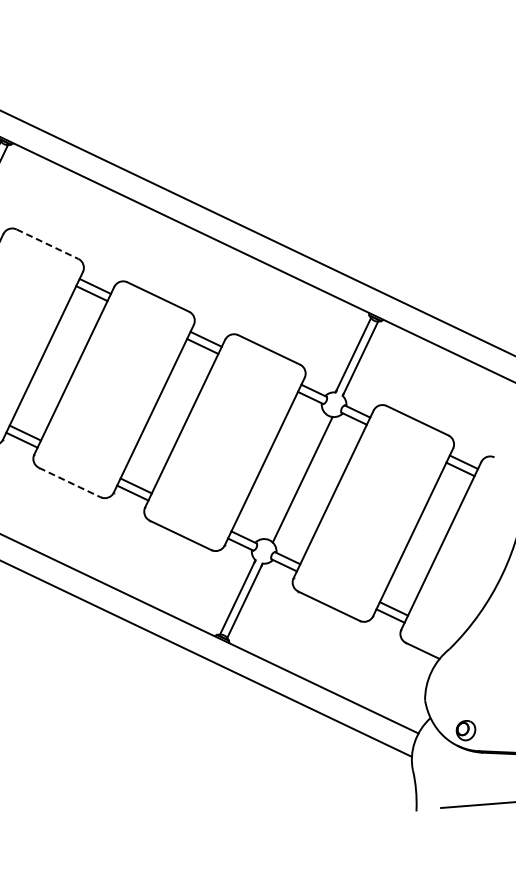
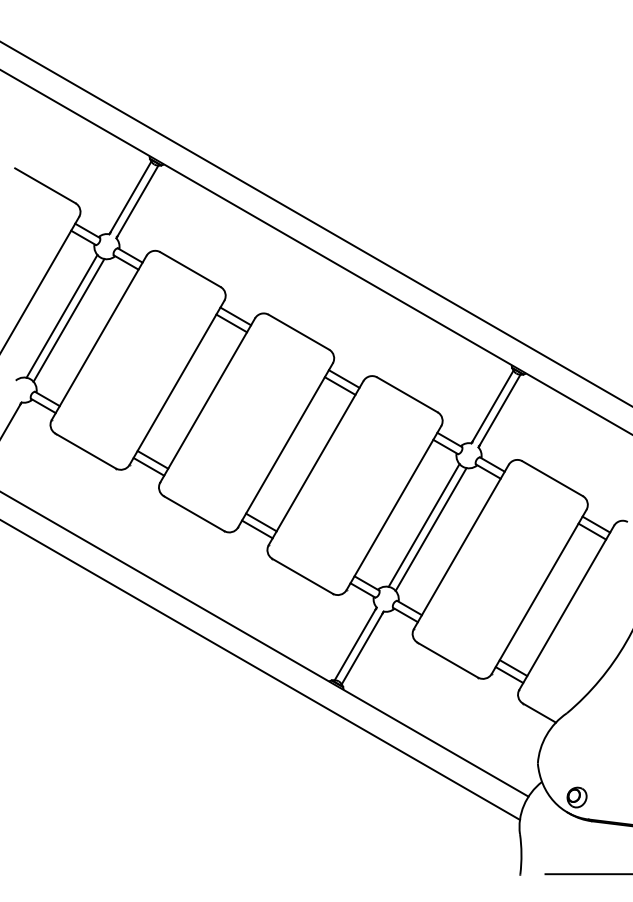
line: (47, 244) -> (190, 269), dashed -> solid
line: (294, 476) -> (423, 525), added
line: (70, 482) -> (194, 513), dashed -> solid

